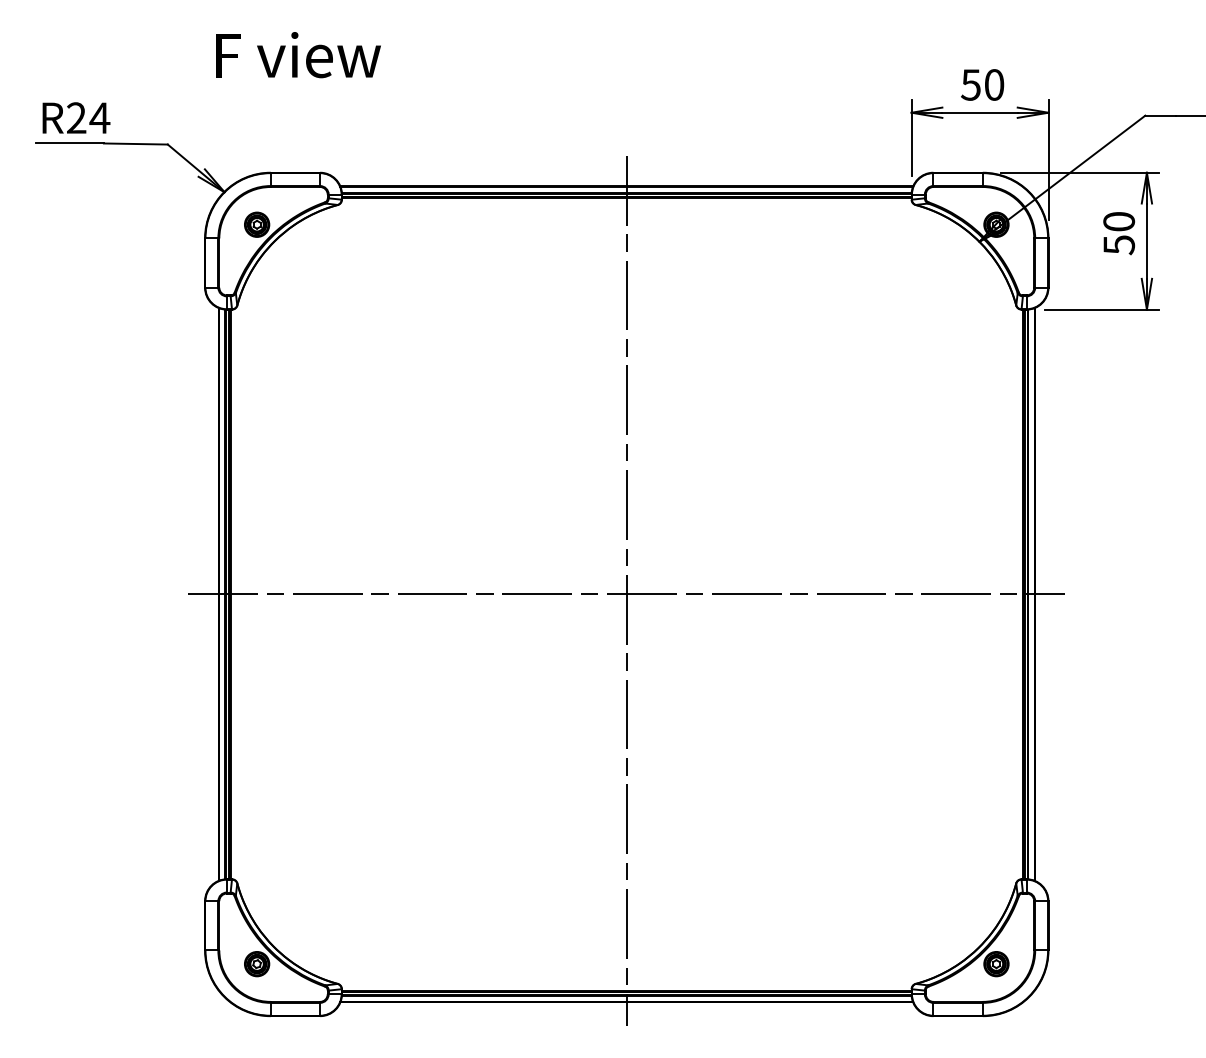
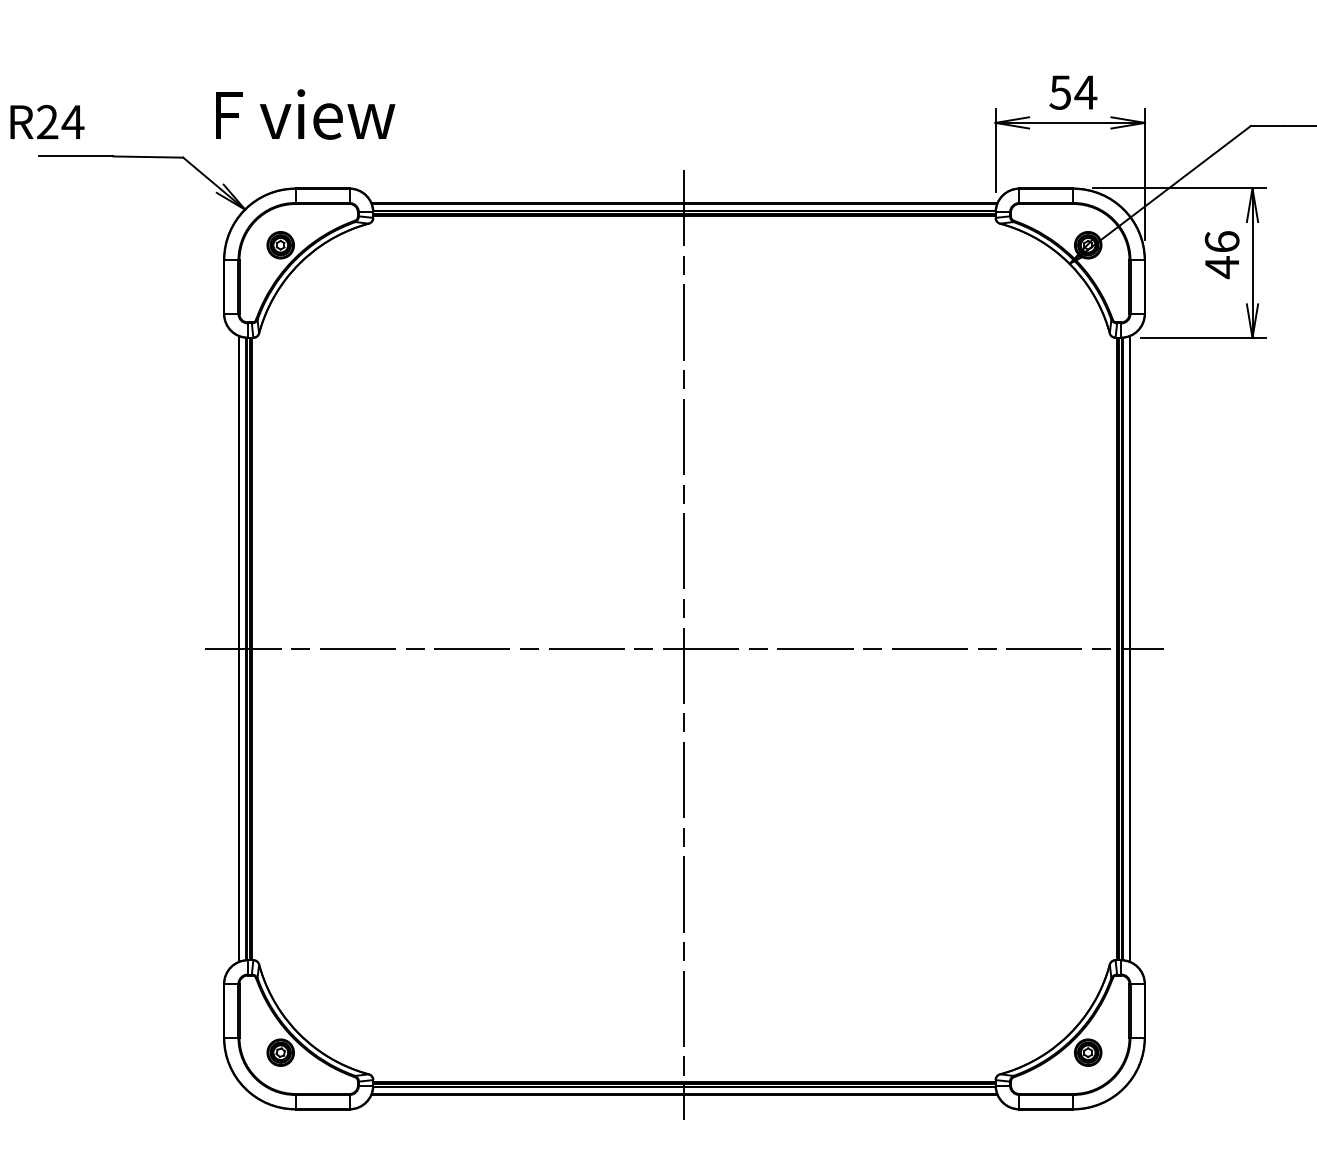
text: (298, 55) -> (305, 114), moved
text: (993, 84) -> (1084, 92), 50 -> 54
text: (76, 117) -> (47, 121), moved
text: (1119, 233) -> (1222, 254), 50 -> 46

